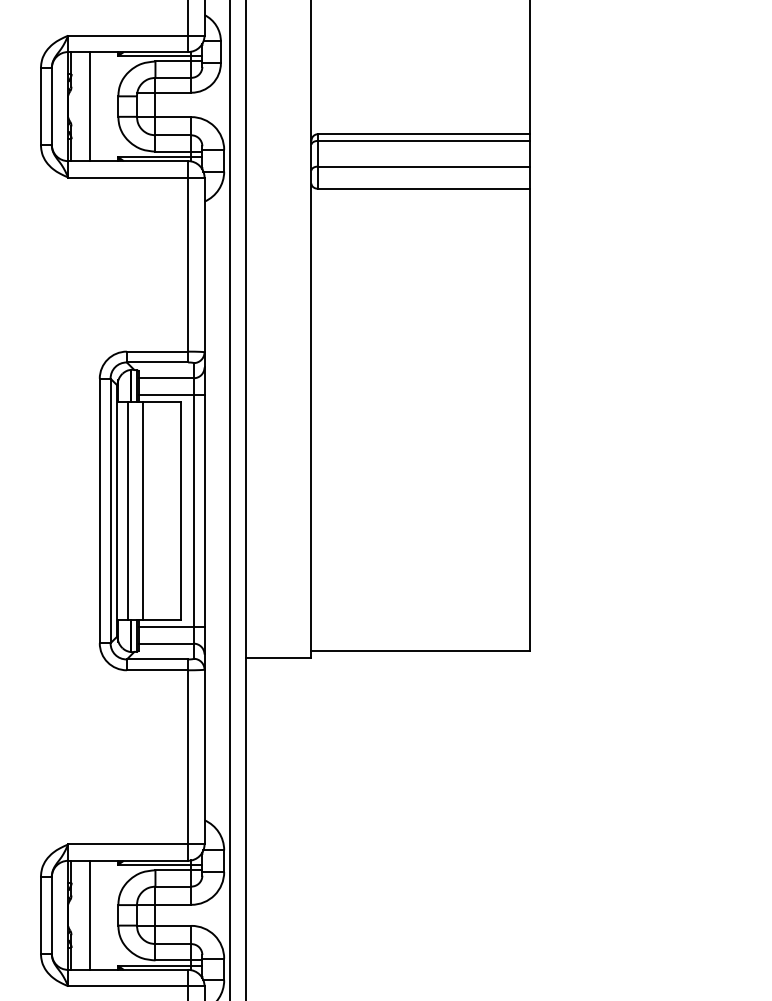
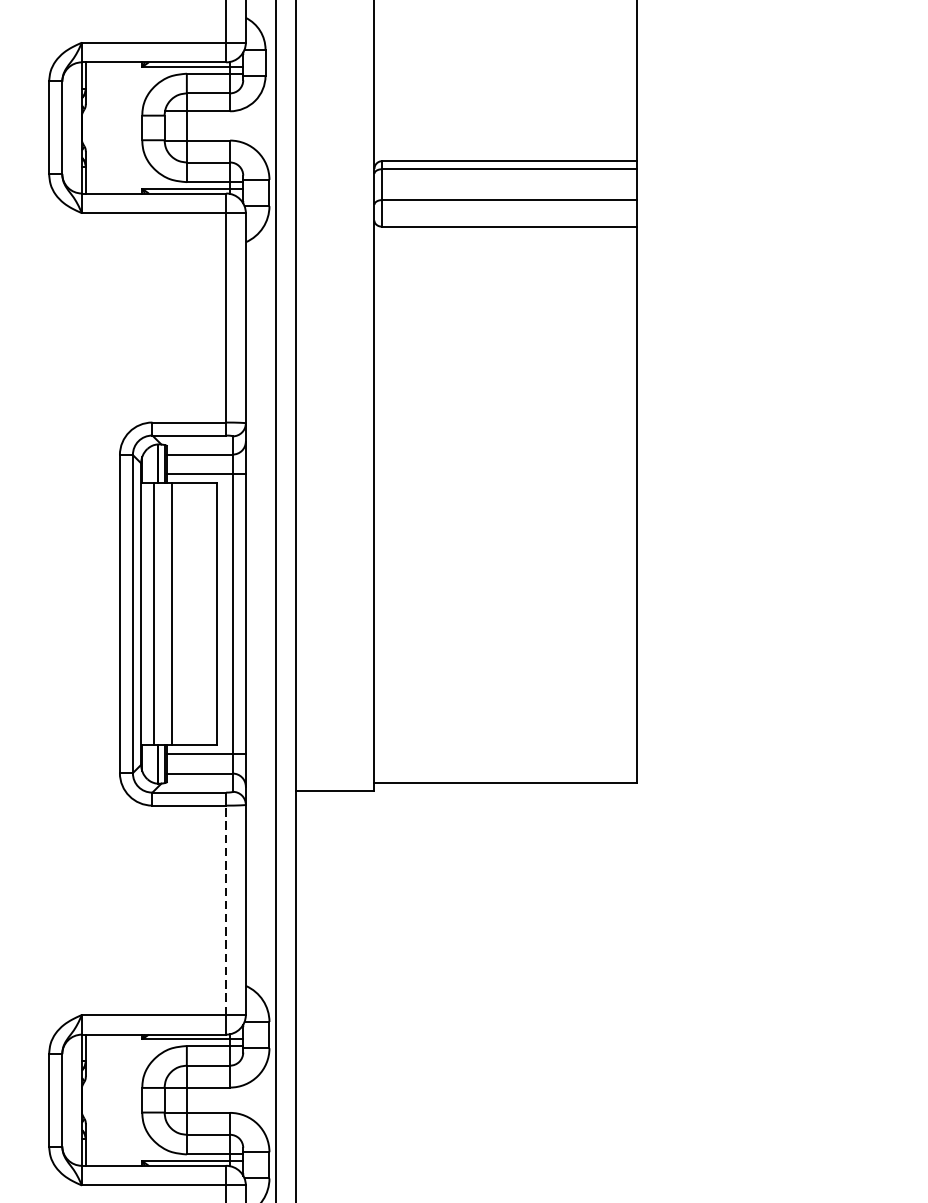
line: (89, 106) -> (107, 127), removed
line: (188, 756) -> (226, 909), solid -> dashed
line: (89, 914) -> (107, 1099), removed

